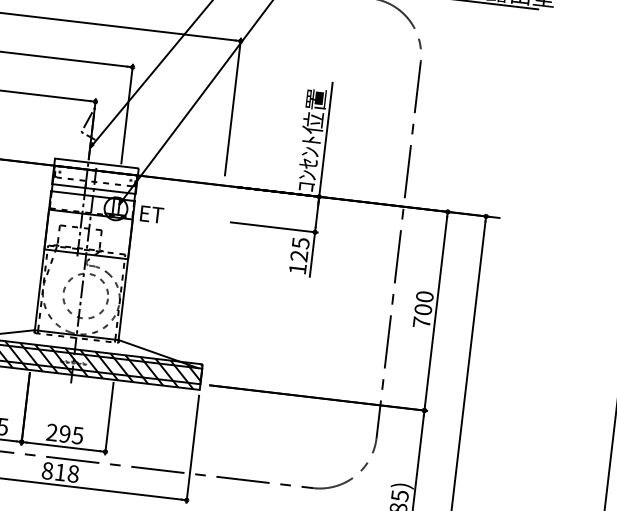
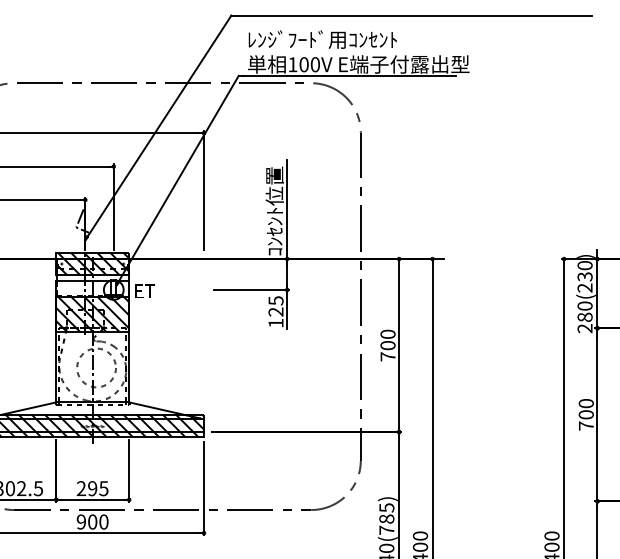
hatch: (95, 175) -> (92, 263), added
hatch: (88, 234) -> (92, 314), added
text: (60, 471) -> (92, 521), 818 -> 900

